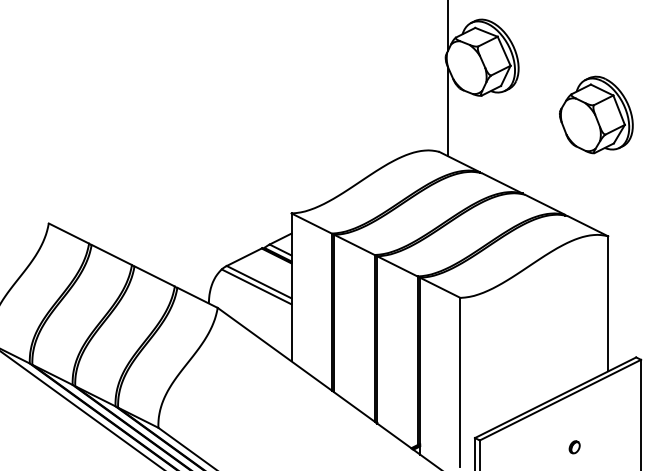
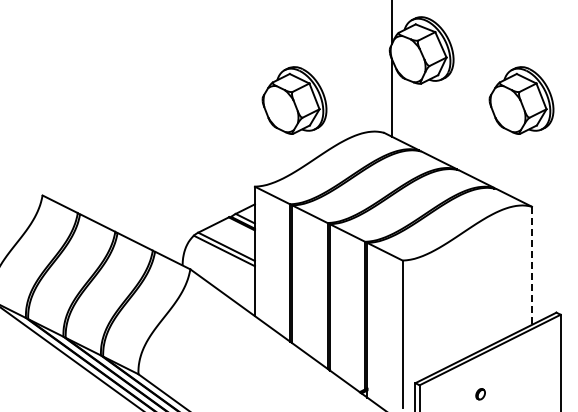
part: (336, 114) -> (294, 100), added
line: (607, 304) -> (531, 266), solid -> dashed
part: (574, 447) -> (480, 394), moved

